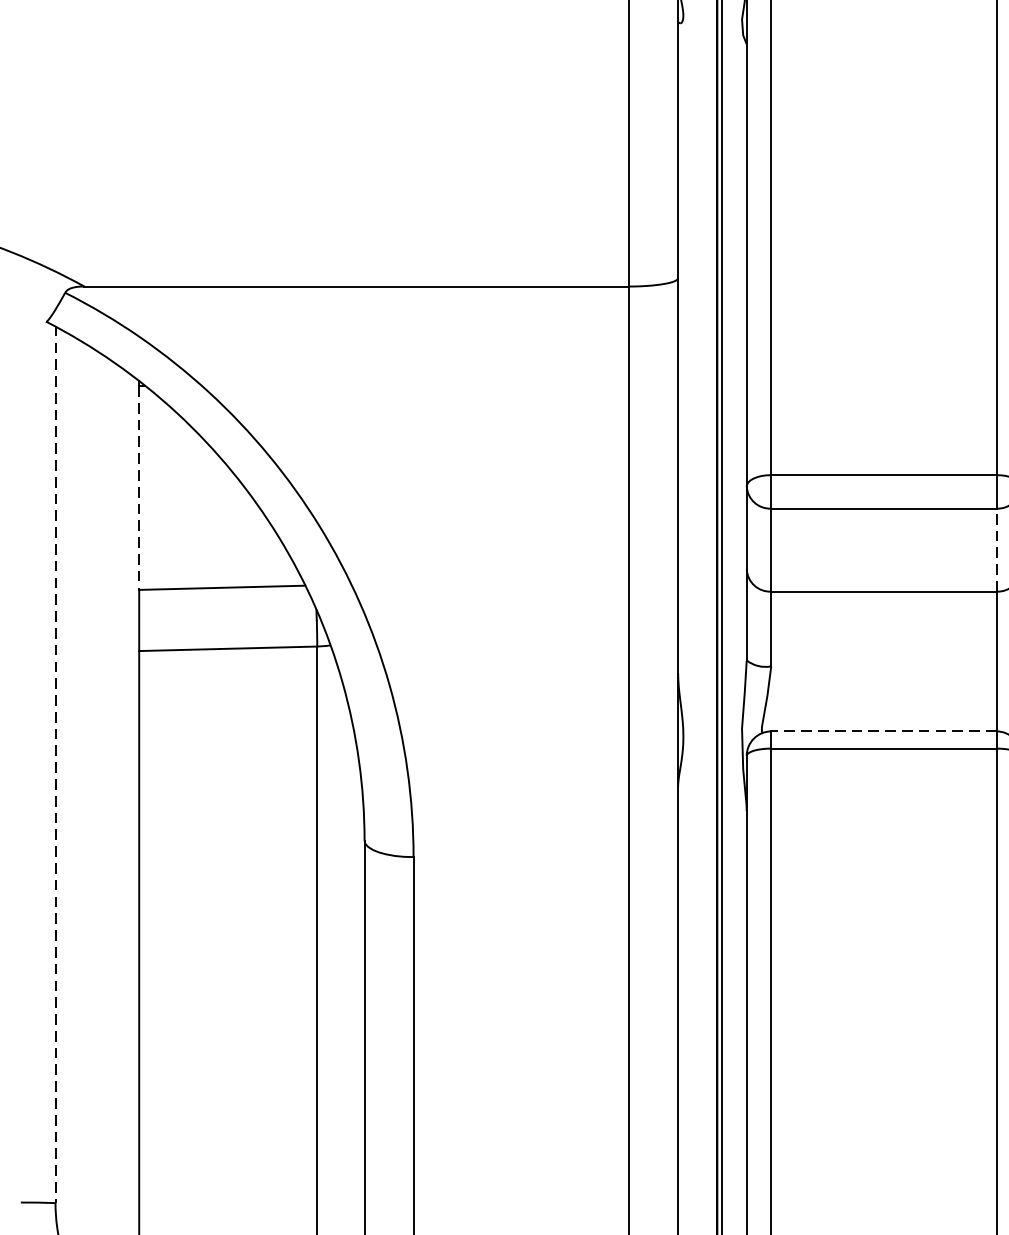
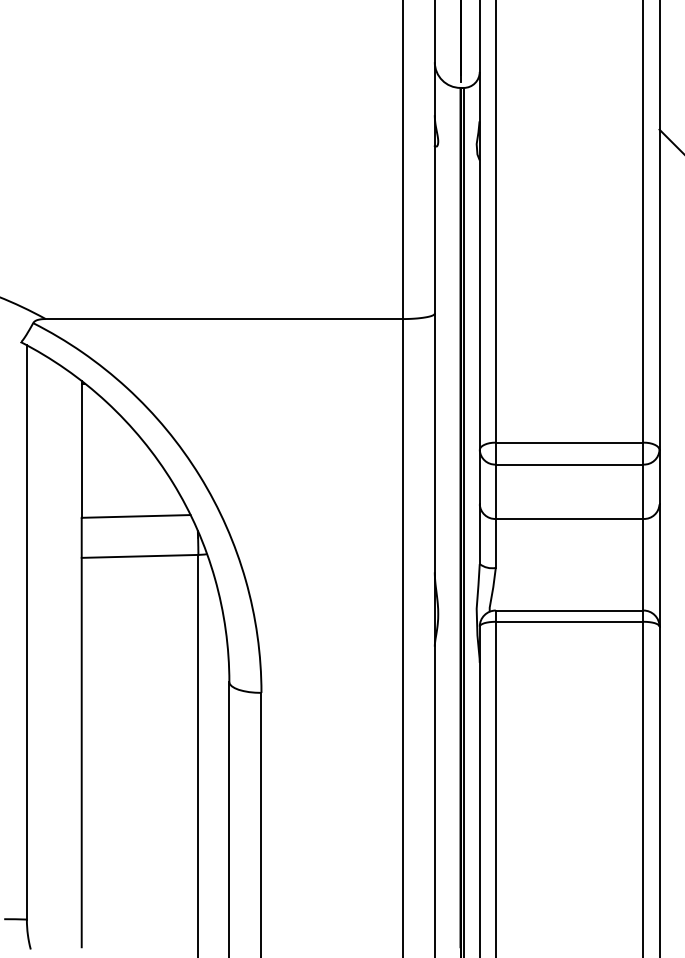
line: (138, 488) -> (81, 451), dashed -> solid
line: (996, 549) -> (643, 491), dashed -> solid
line: (883, 731) -> (569, 610), dashed -> solid
line: (54, 764) -> (26, 632), dashed -> solid

